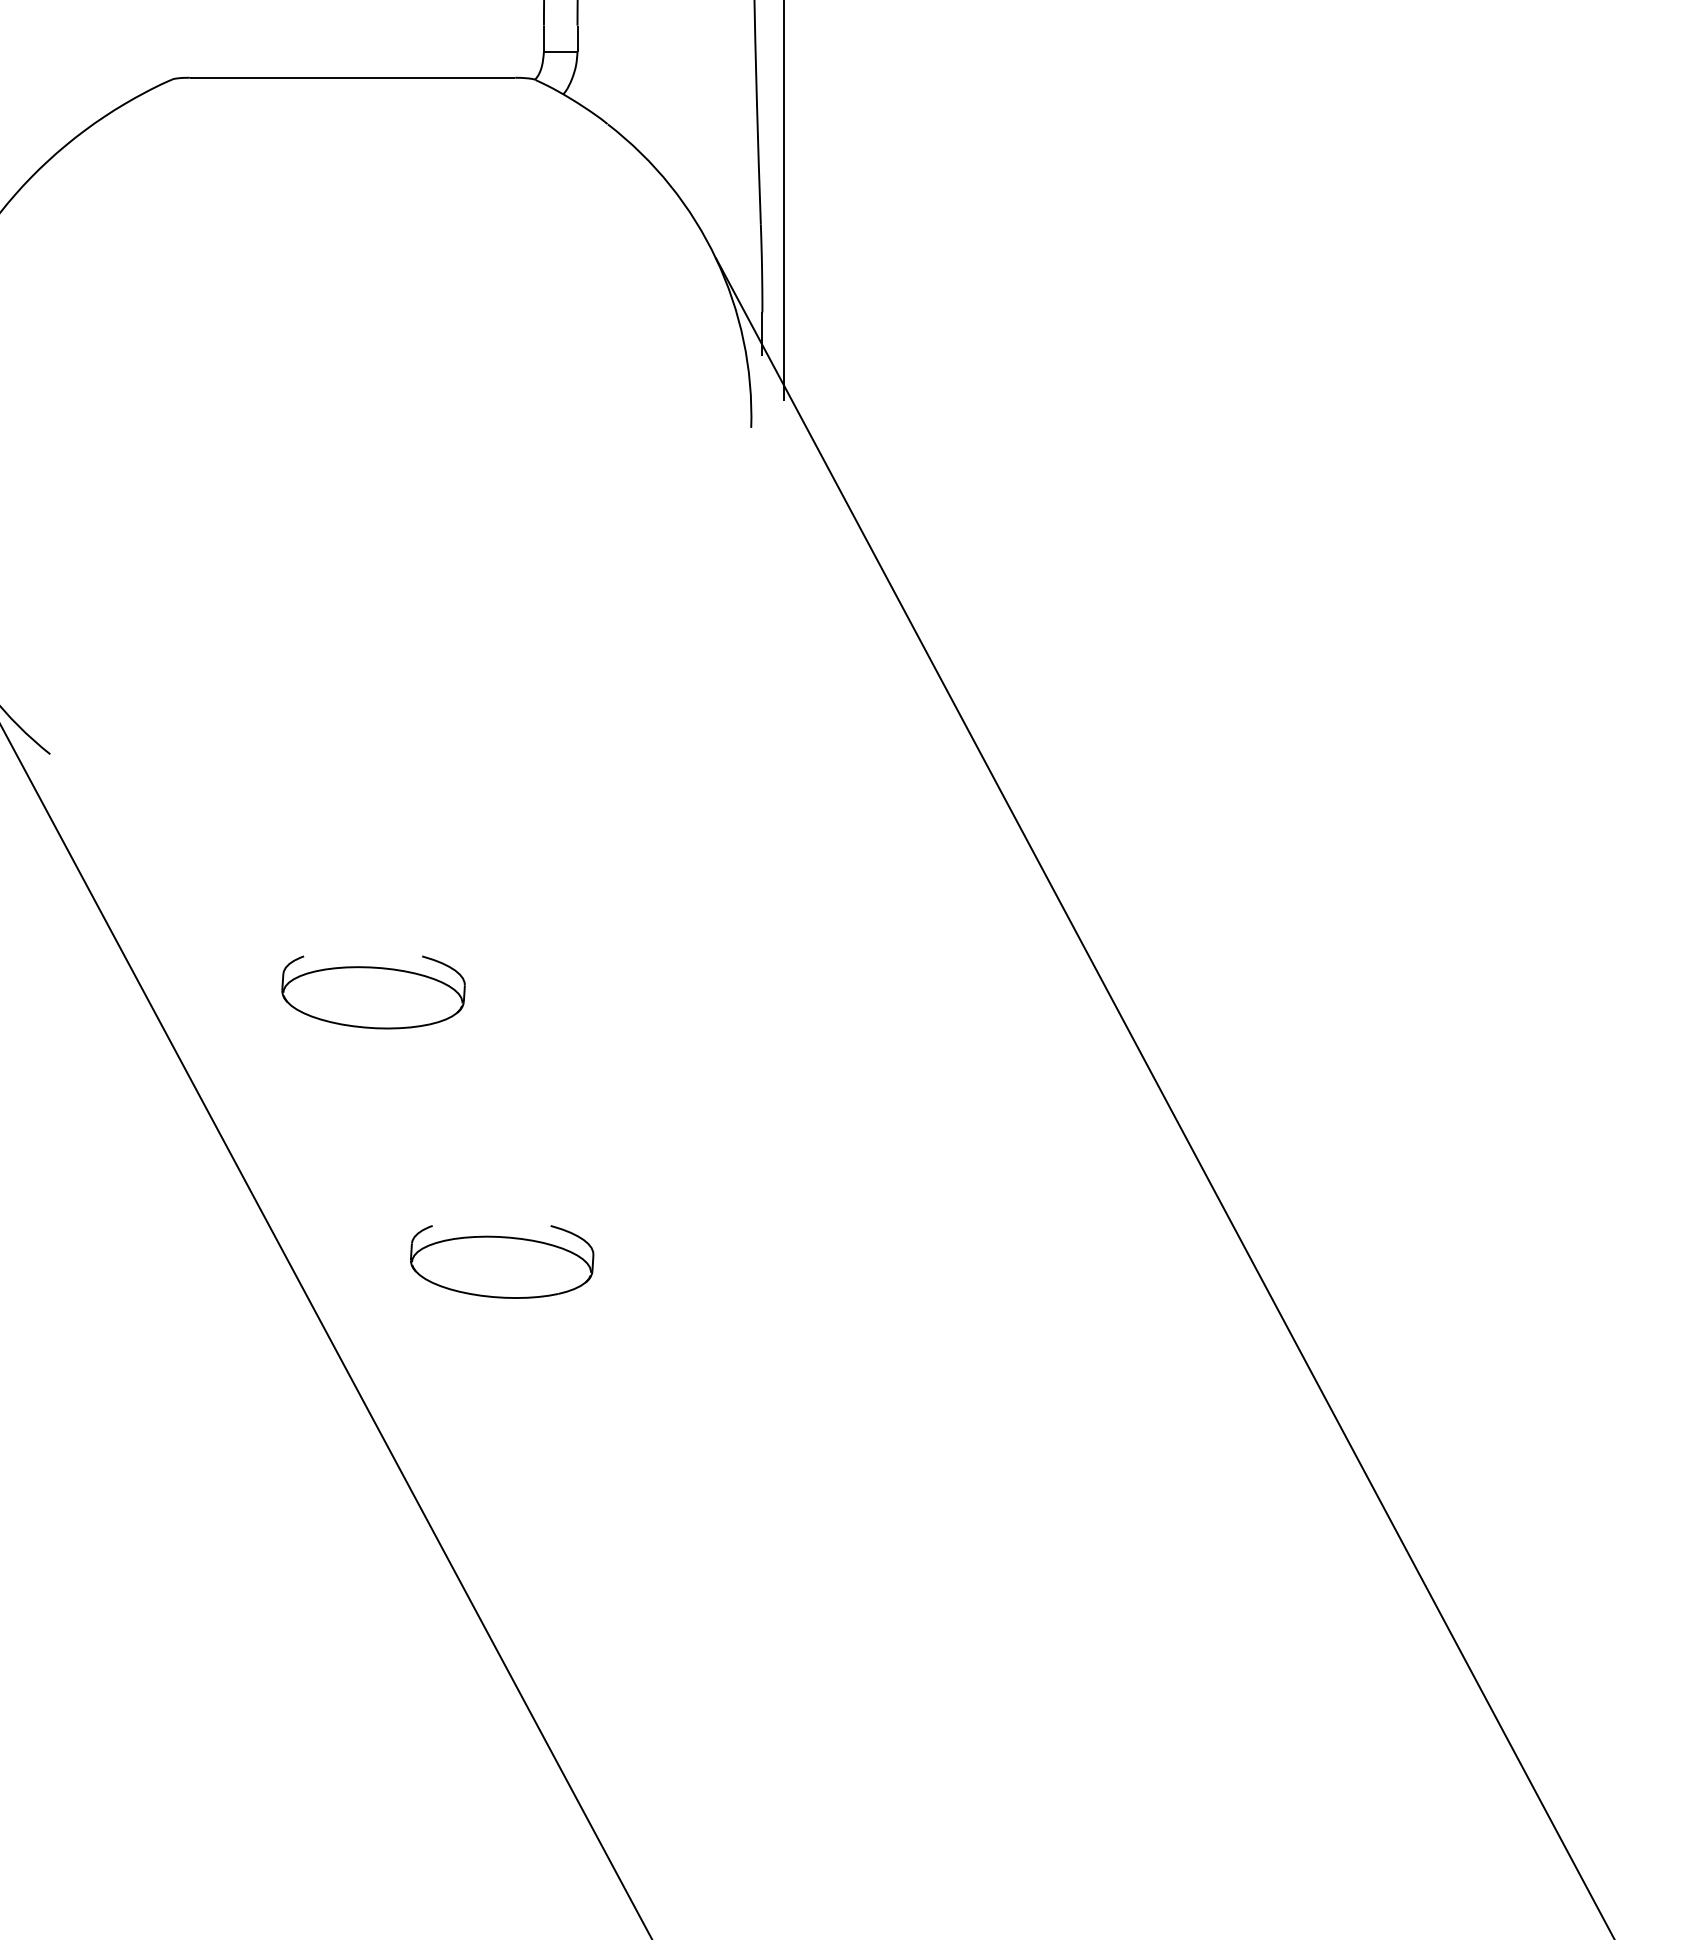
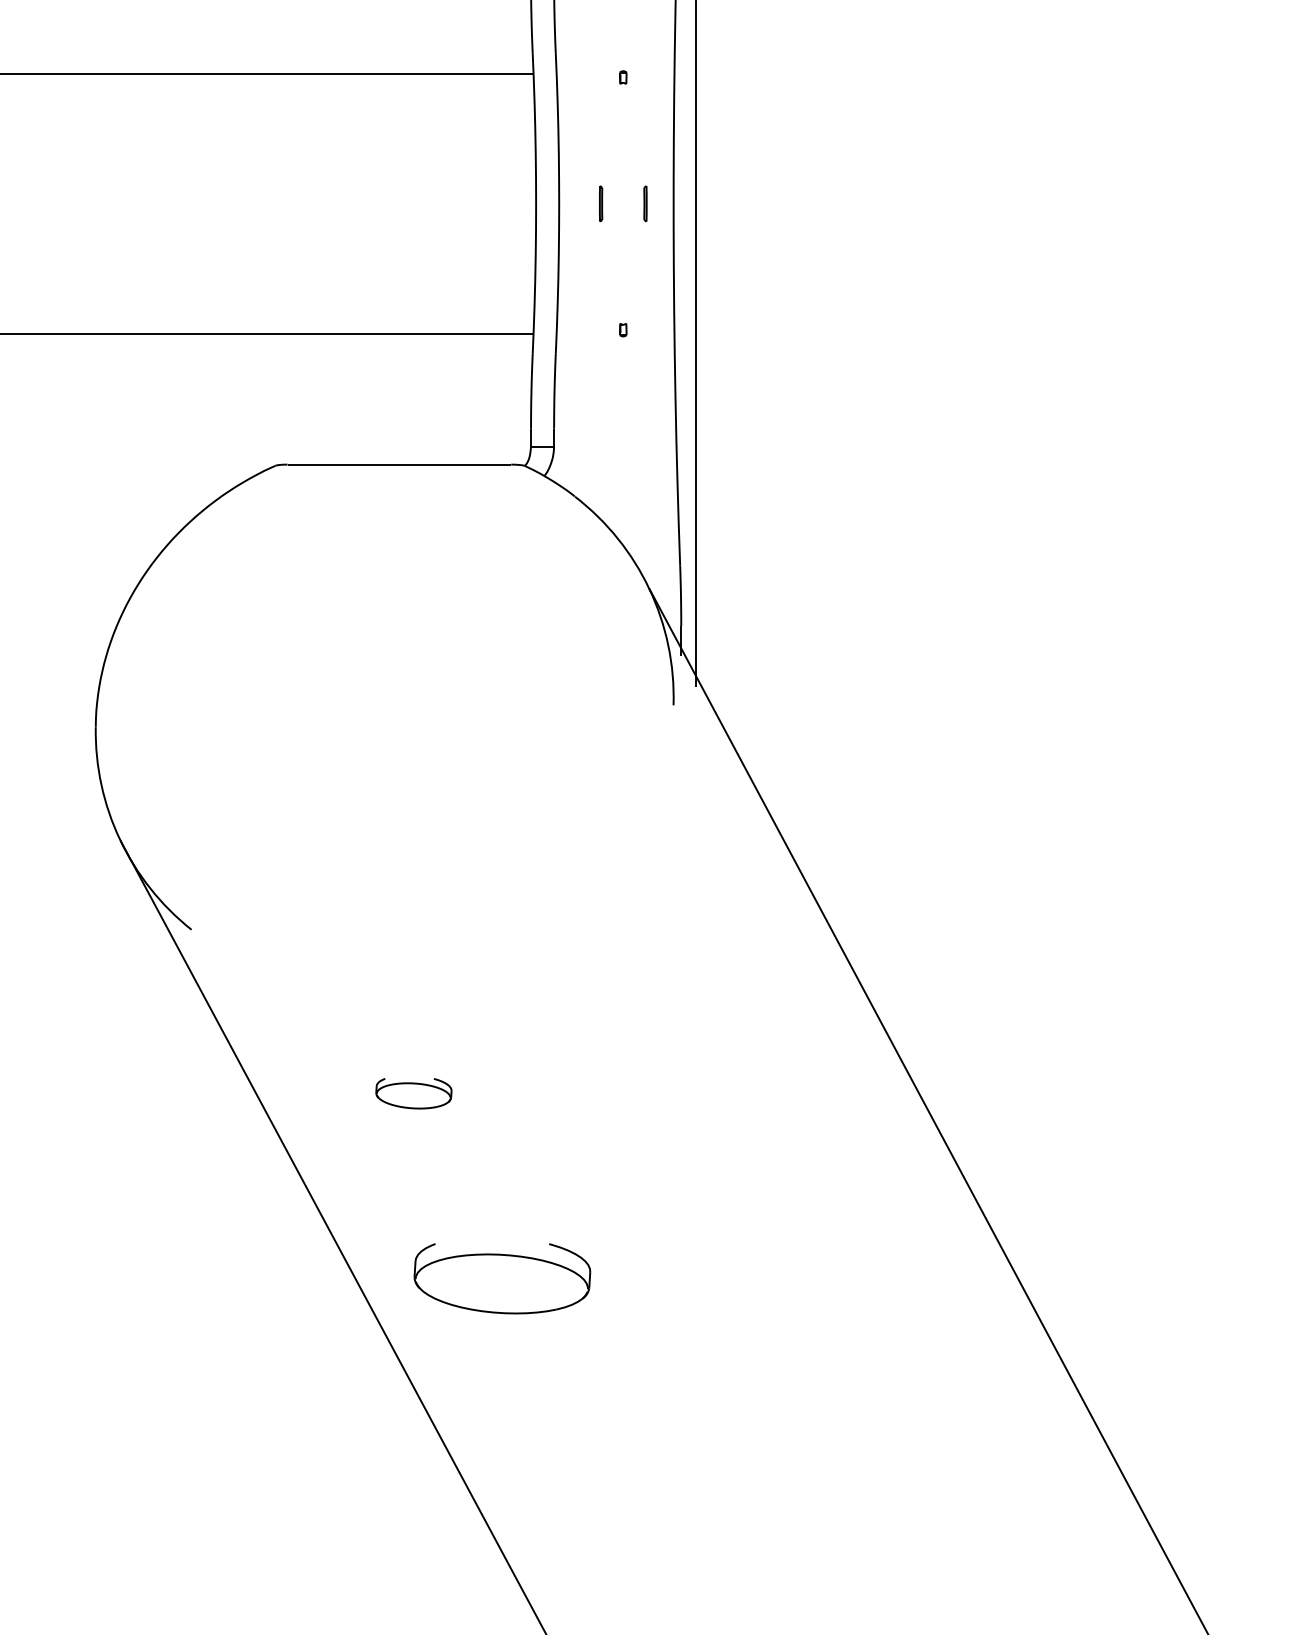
part: (373, 992) -> (413, 1093), size x0.6
part: (501, 1261) -> (501, 1278), size x1.4

